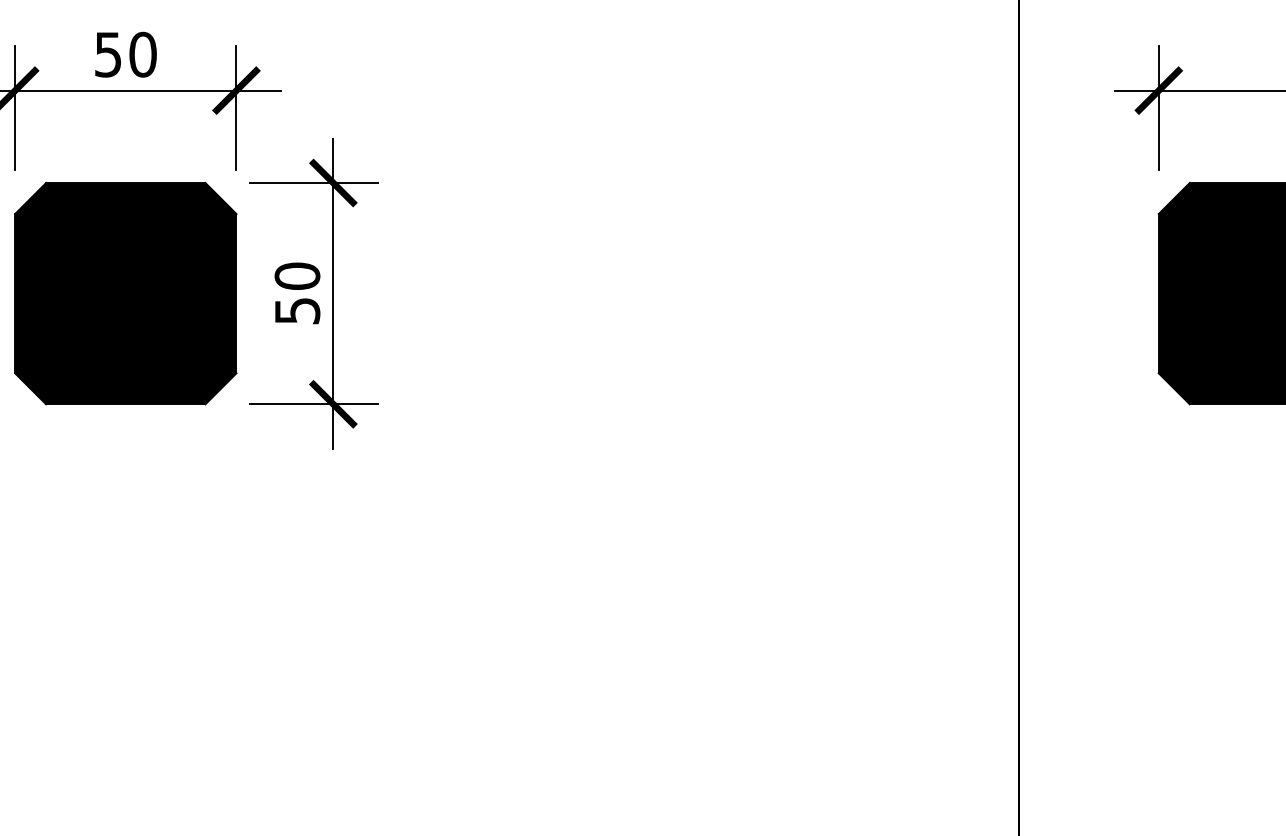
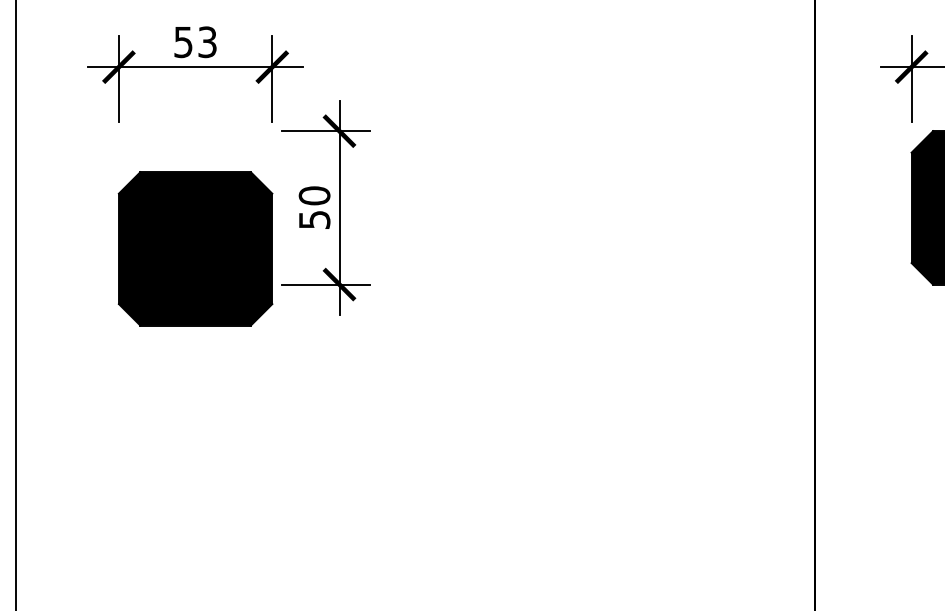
text: (142, 55) -> (207, 42), 50 -> 53
part: (125, 293) -> (195, 248), moved

